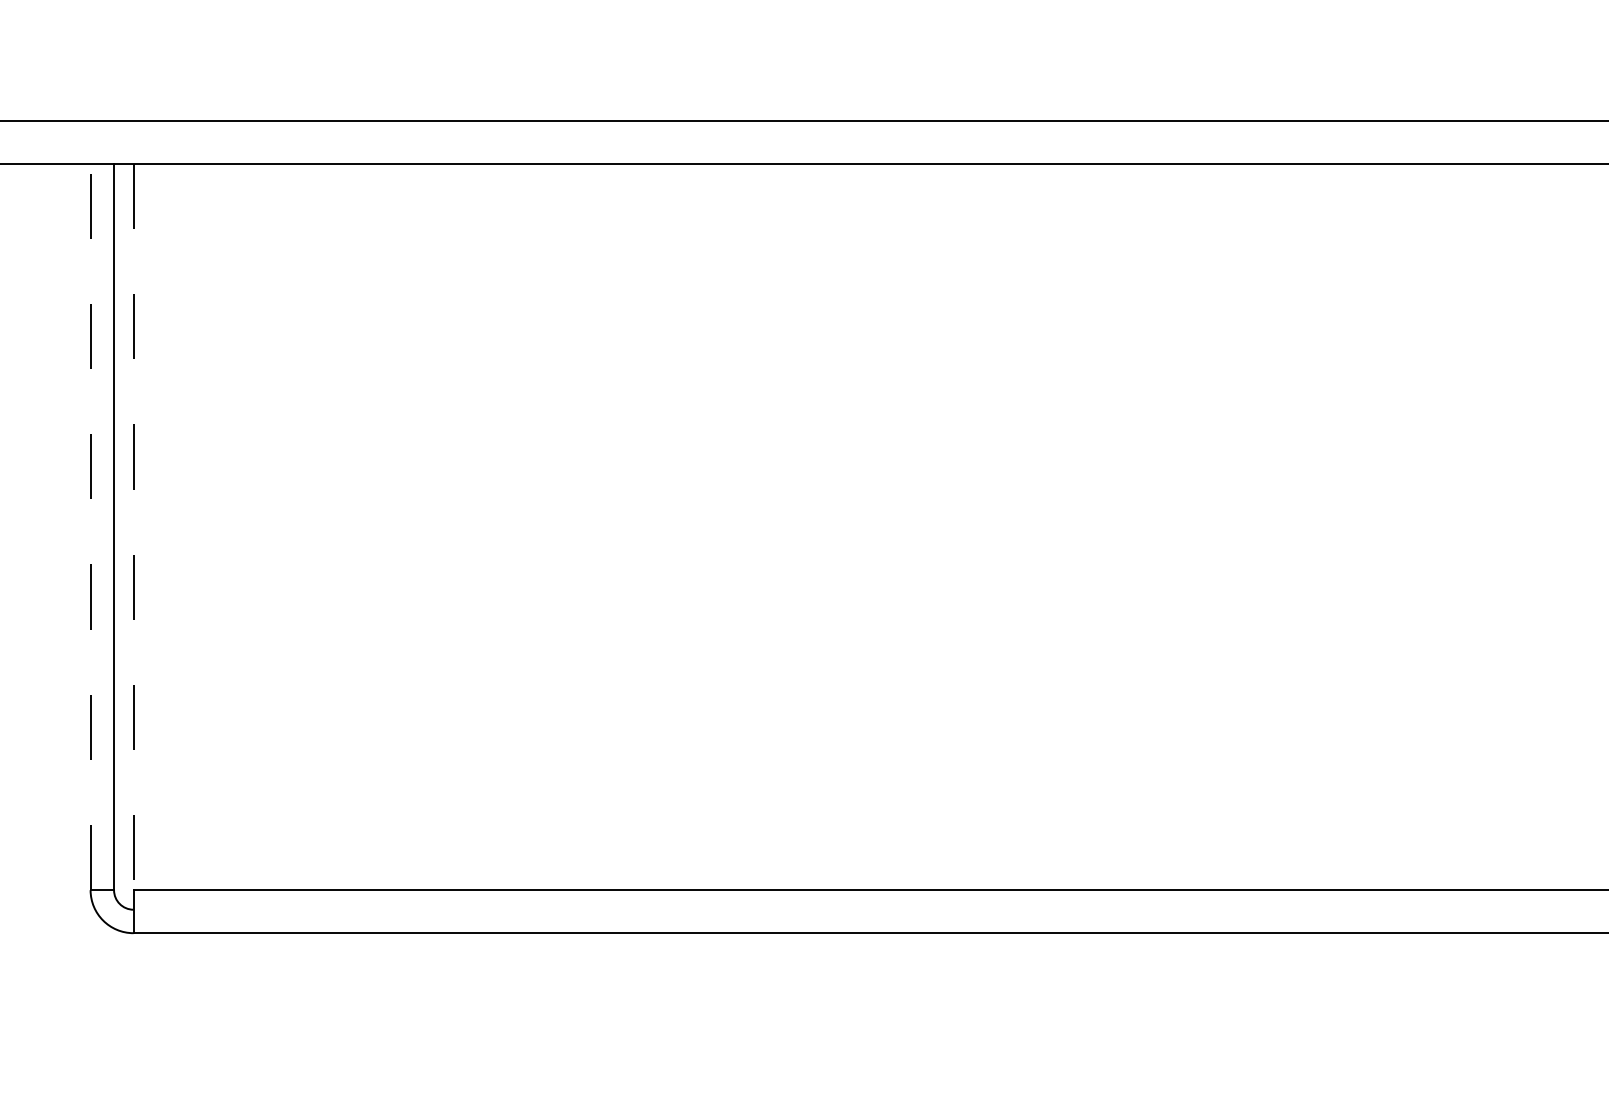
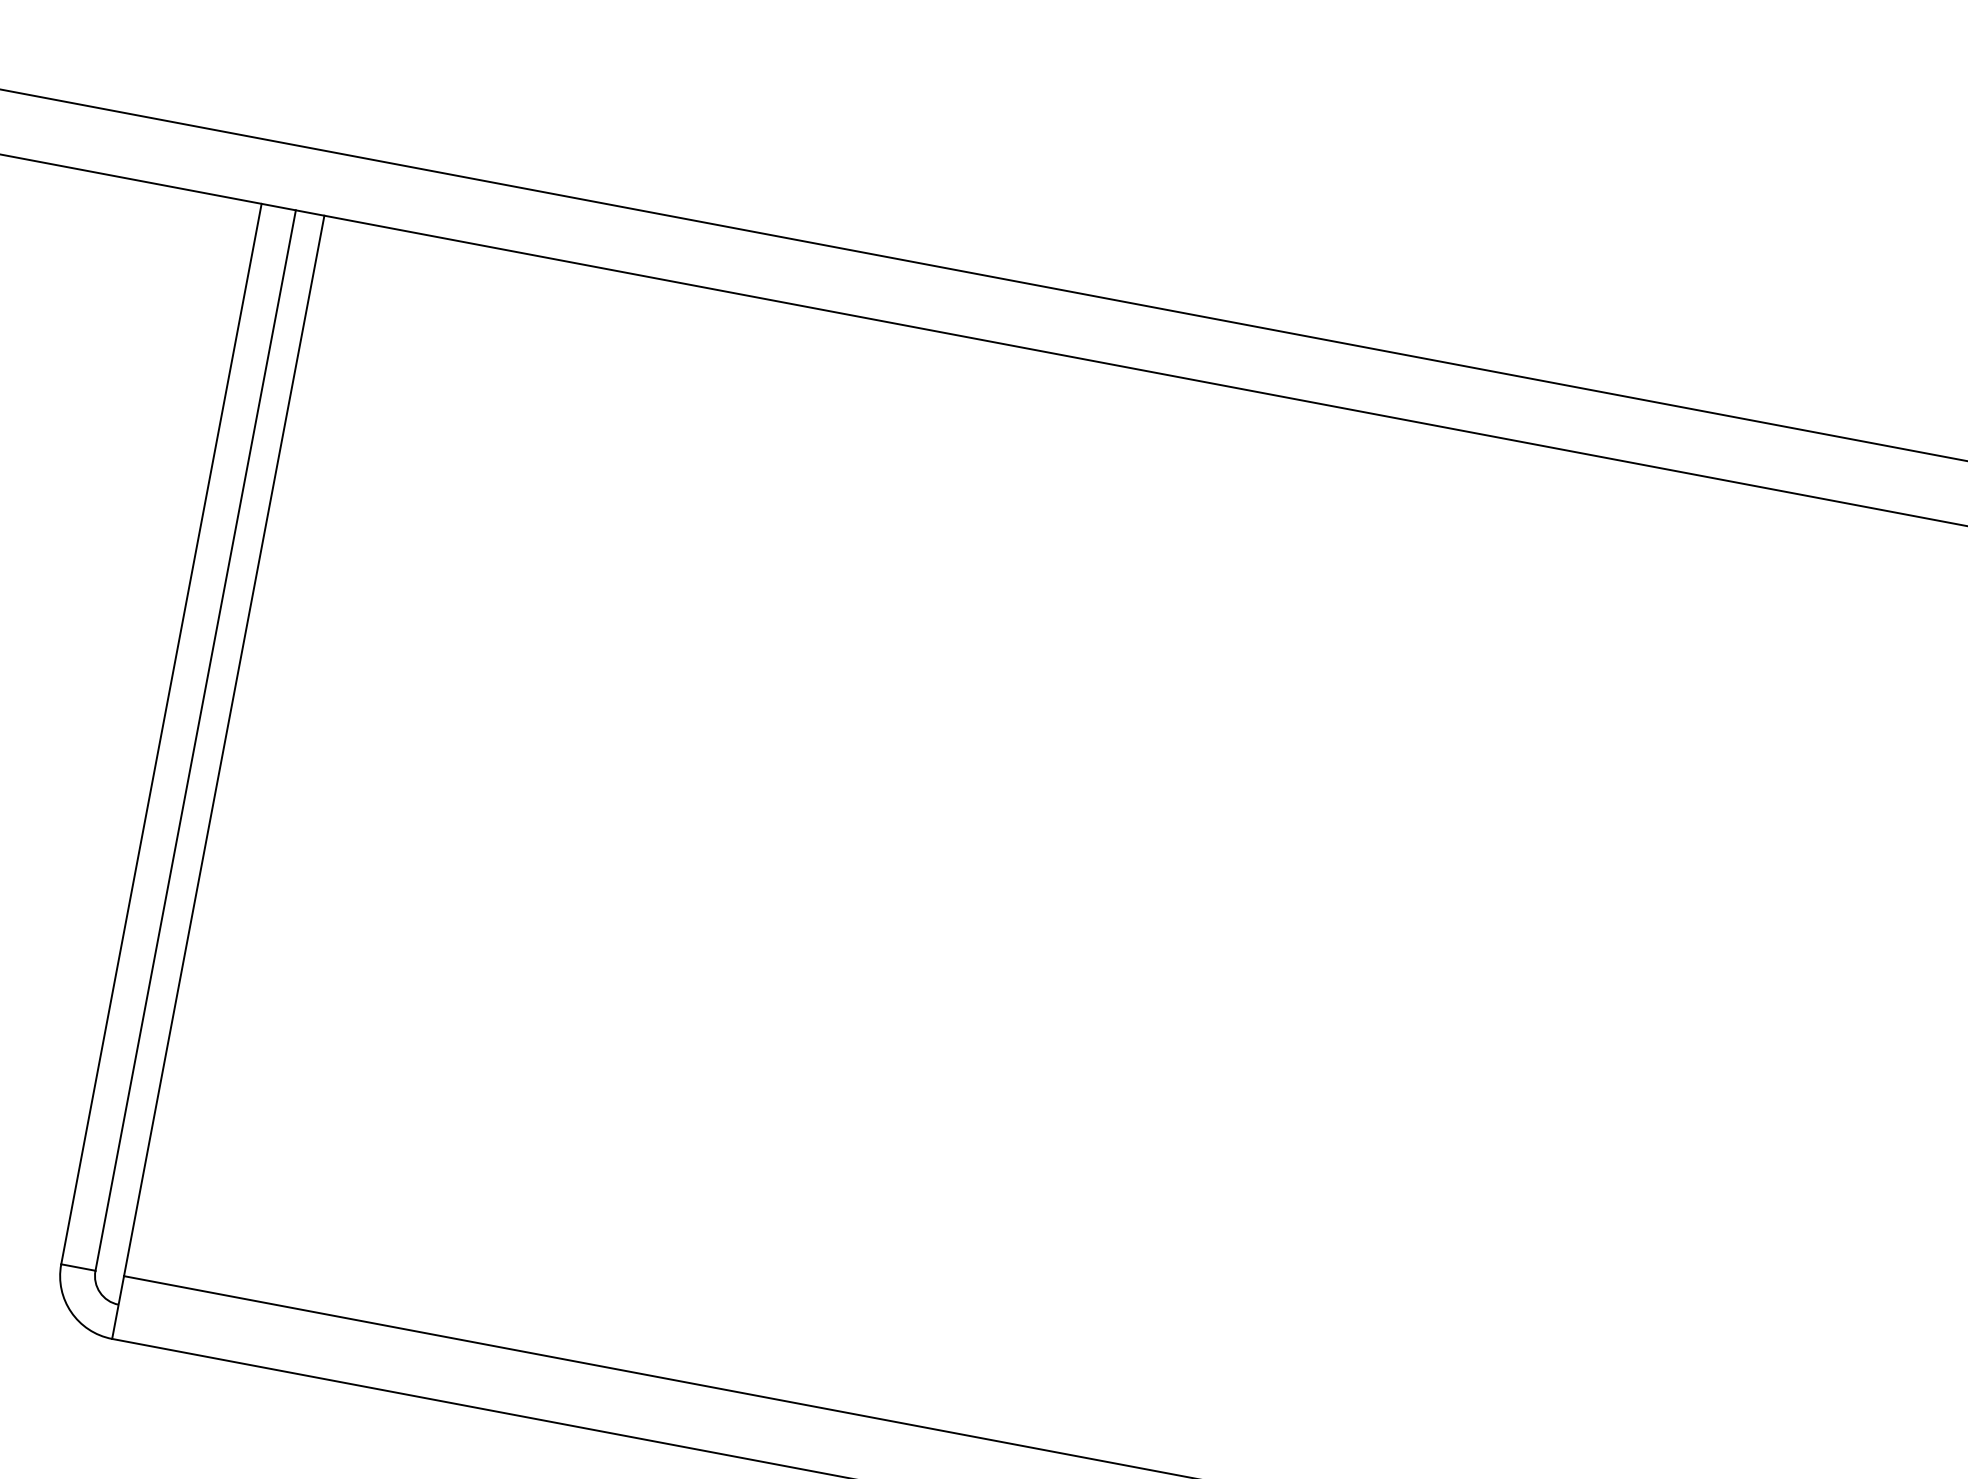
line: (90, 526) -> (161, 733), dashed -> solid
line: (133, 527) -> (223, 746), dashed -> solid

